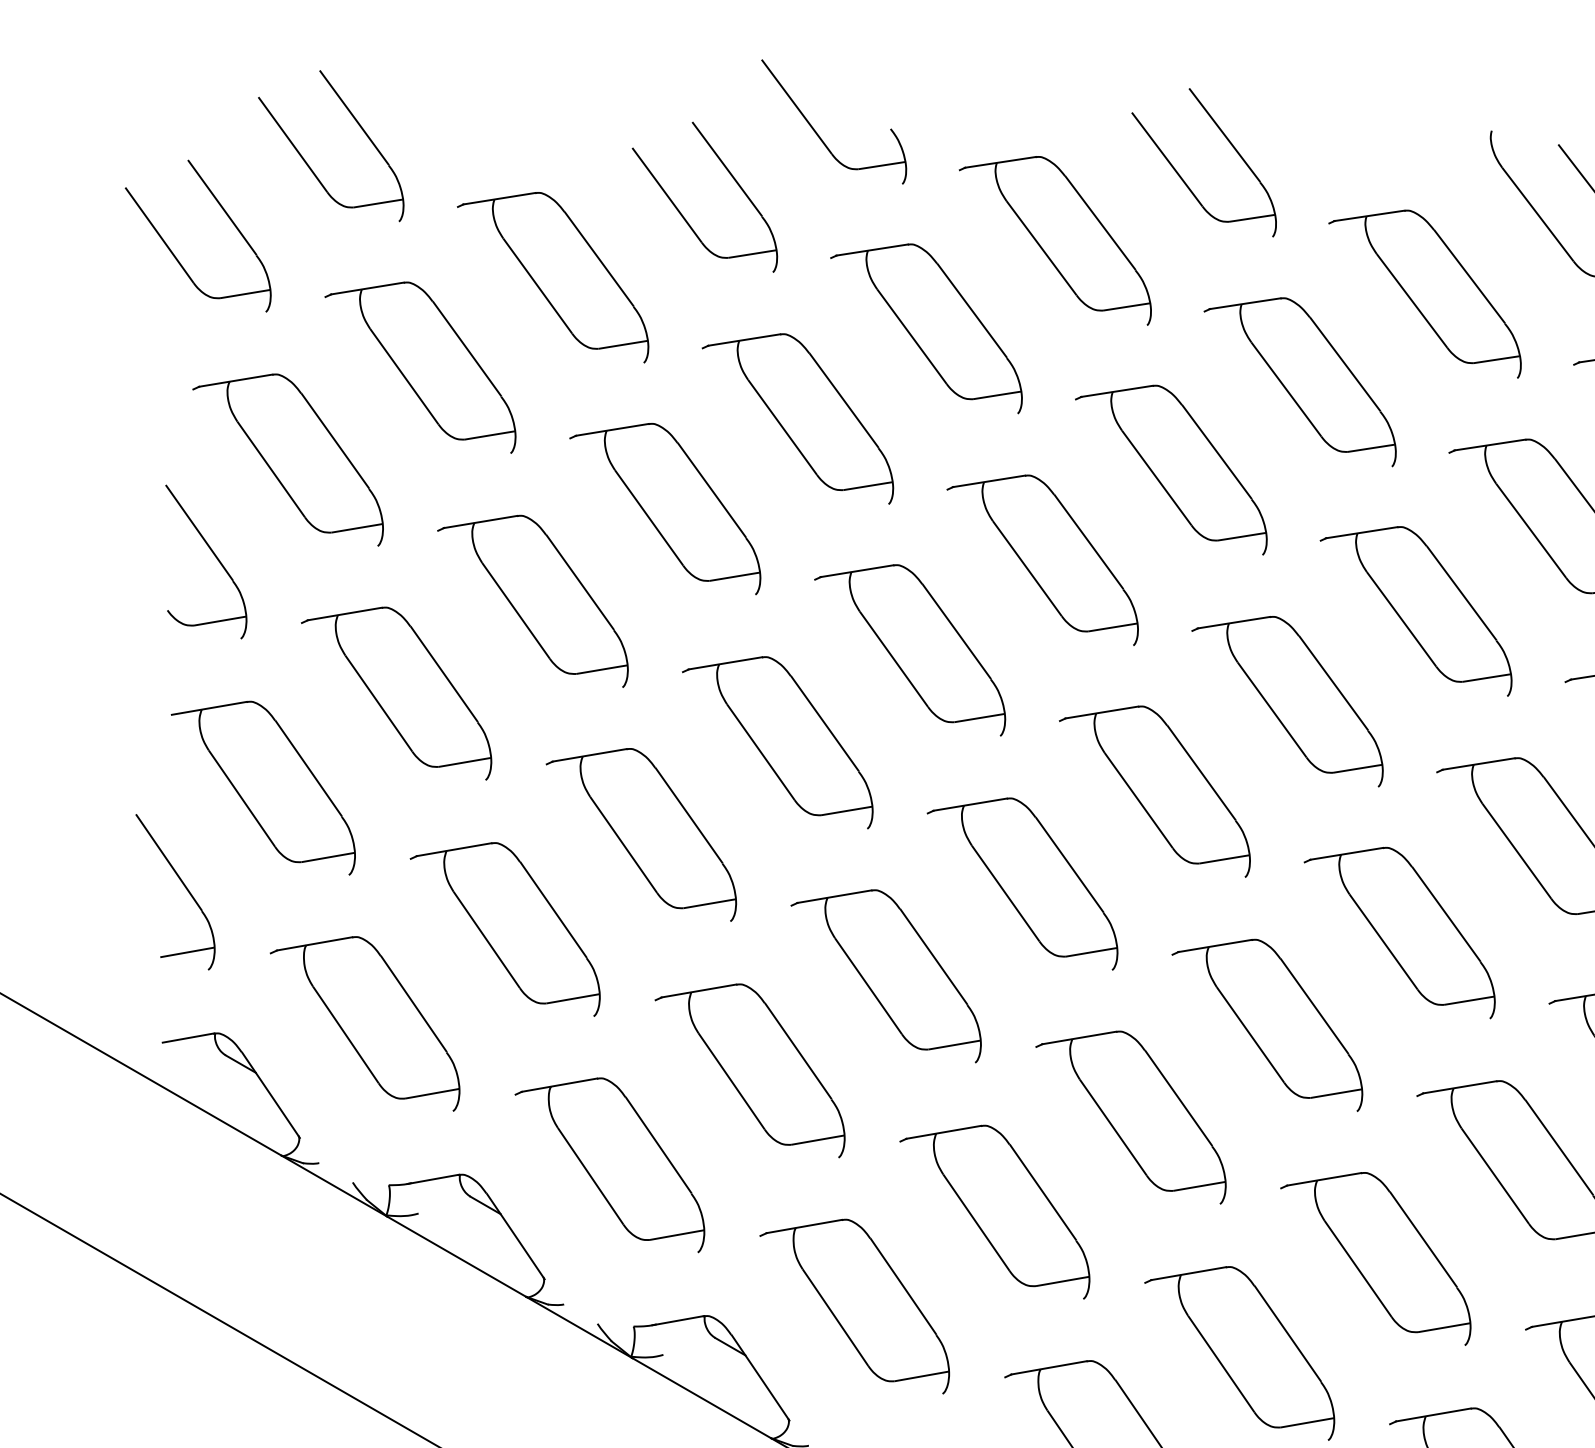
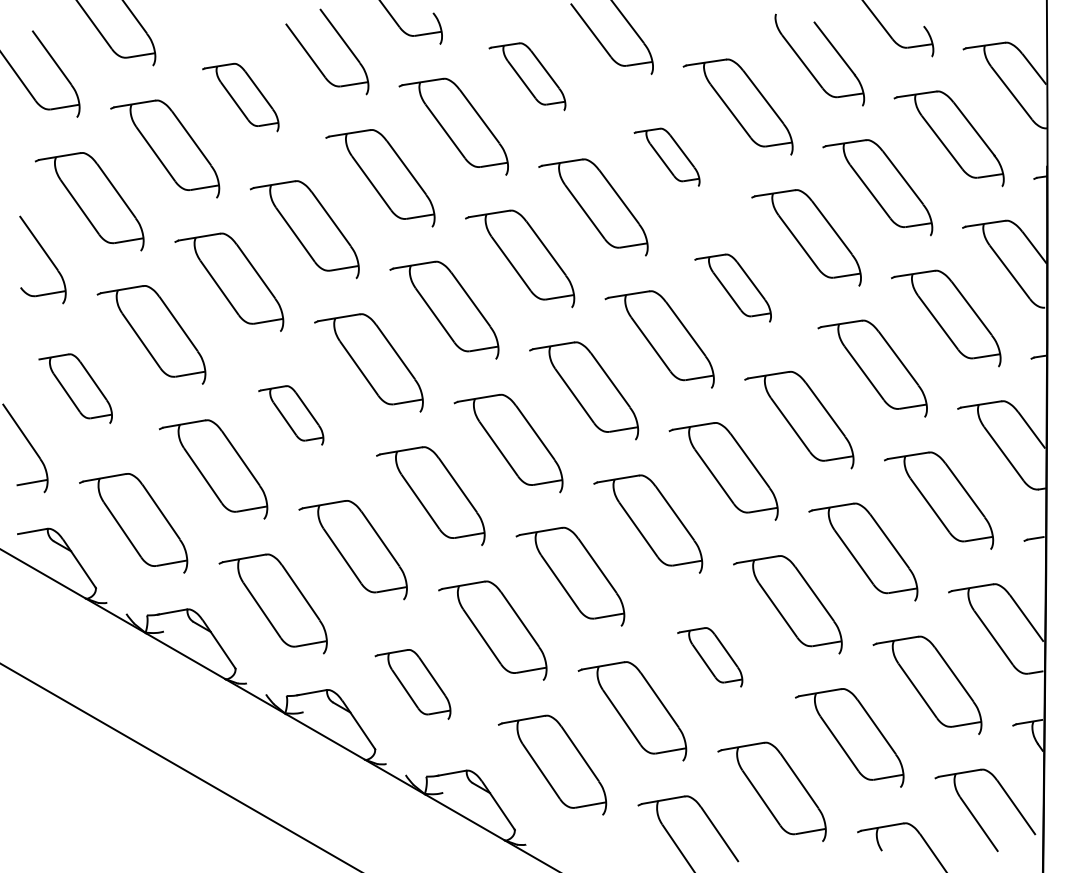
part: (1055, 240) -> (527, 76), size x0.7
part: (552, 277) -> (240, 97), size x0.7
part: (1299, 382) -> (666, 157), size x0.6
part: (1415, 612) -> (732, 288), size x0.7
part: (263, 787) -> (75, 388), size x0.7
part: (640, 834) -> (290, 415), size x0.6
part: (1375, 1258) -> (709, 657), size x0.6
part: (854, 1306) -> (412, 684), size x0.7

